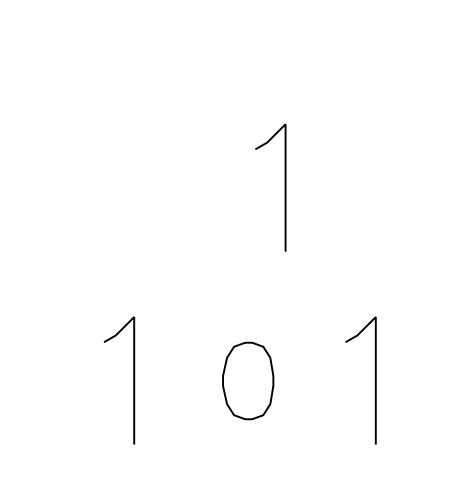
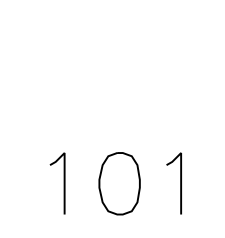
line: (283, 187) -> (136, 90), removed
part: (248, 380) -> (119, 183), size x1.67

